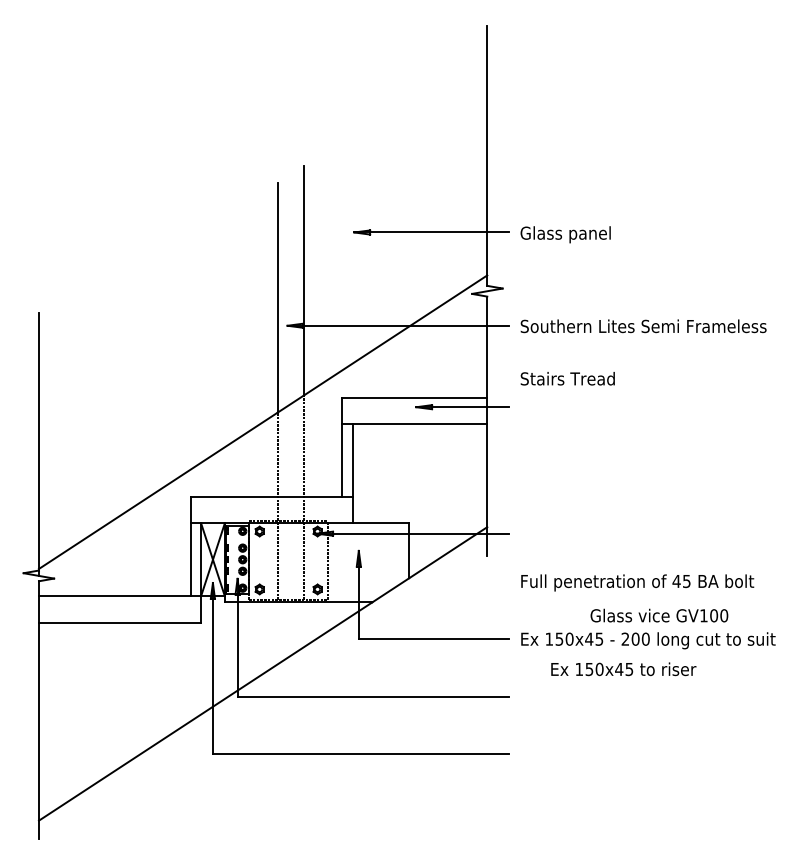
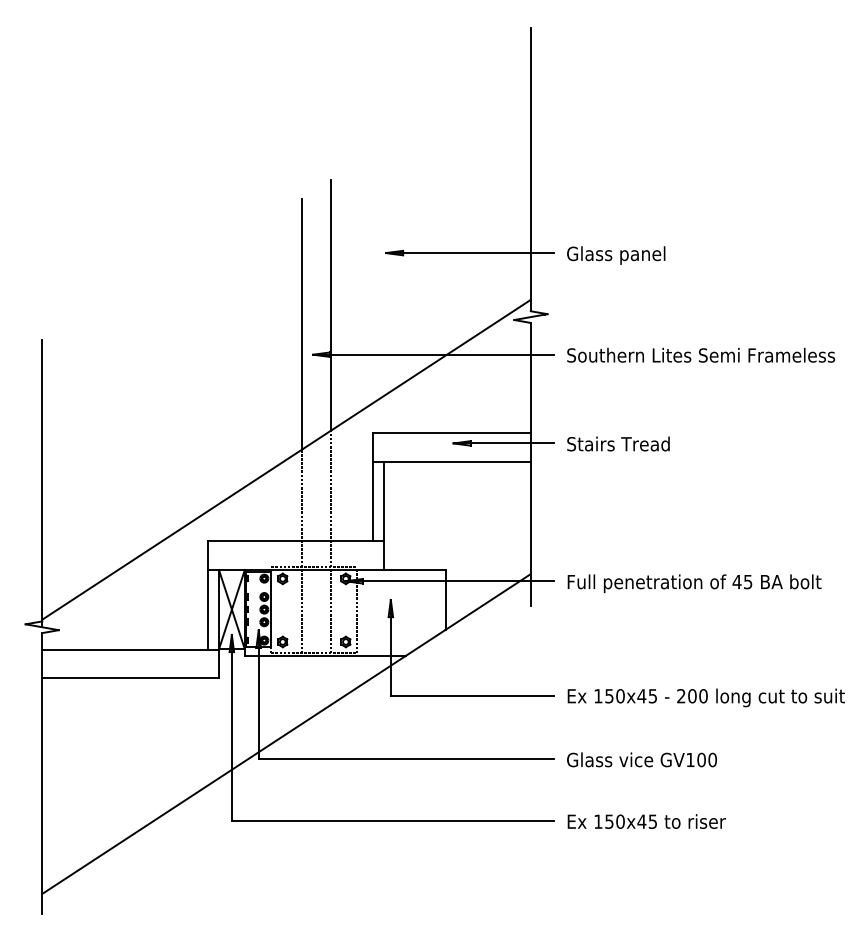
text: (567, 378) -> (618, 443), moved
text: (637, 582) -> (694, 583), moved
text: (659, 615) -> (642, 759), moved
text: (623, 669) -> (646, 821), moved

